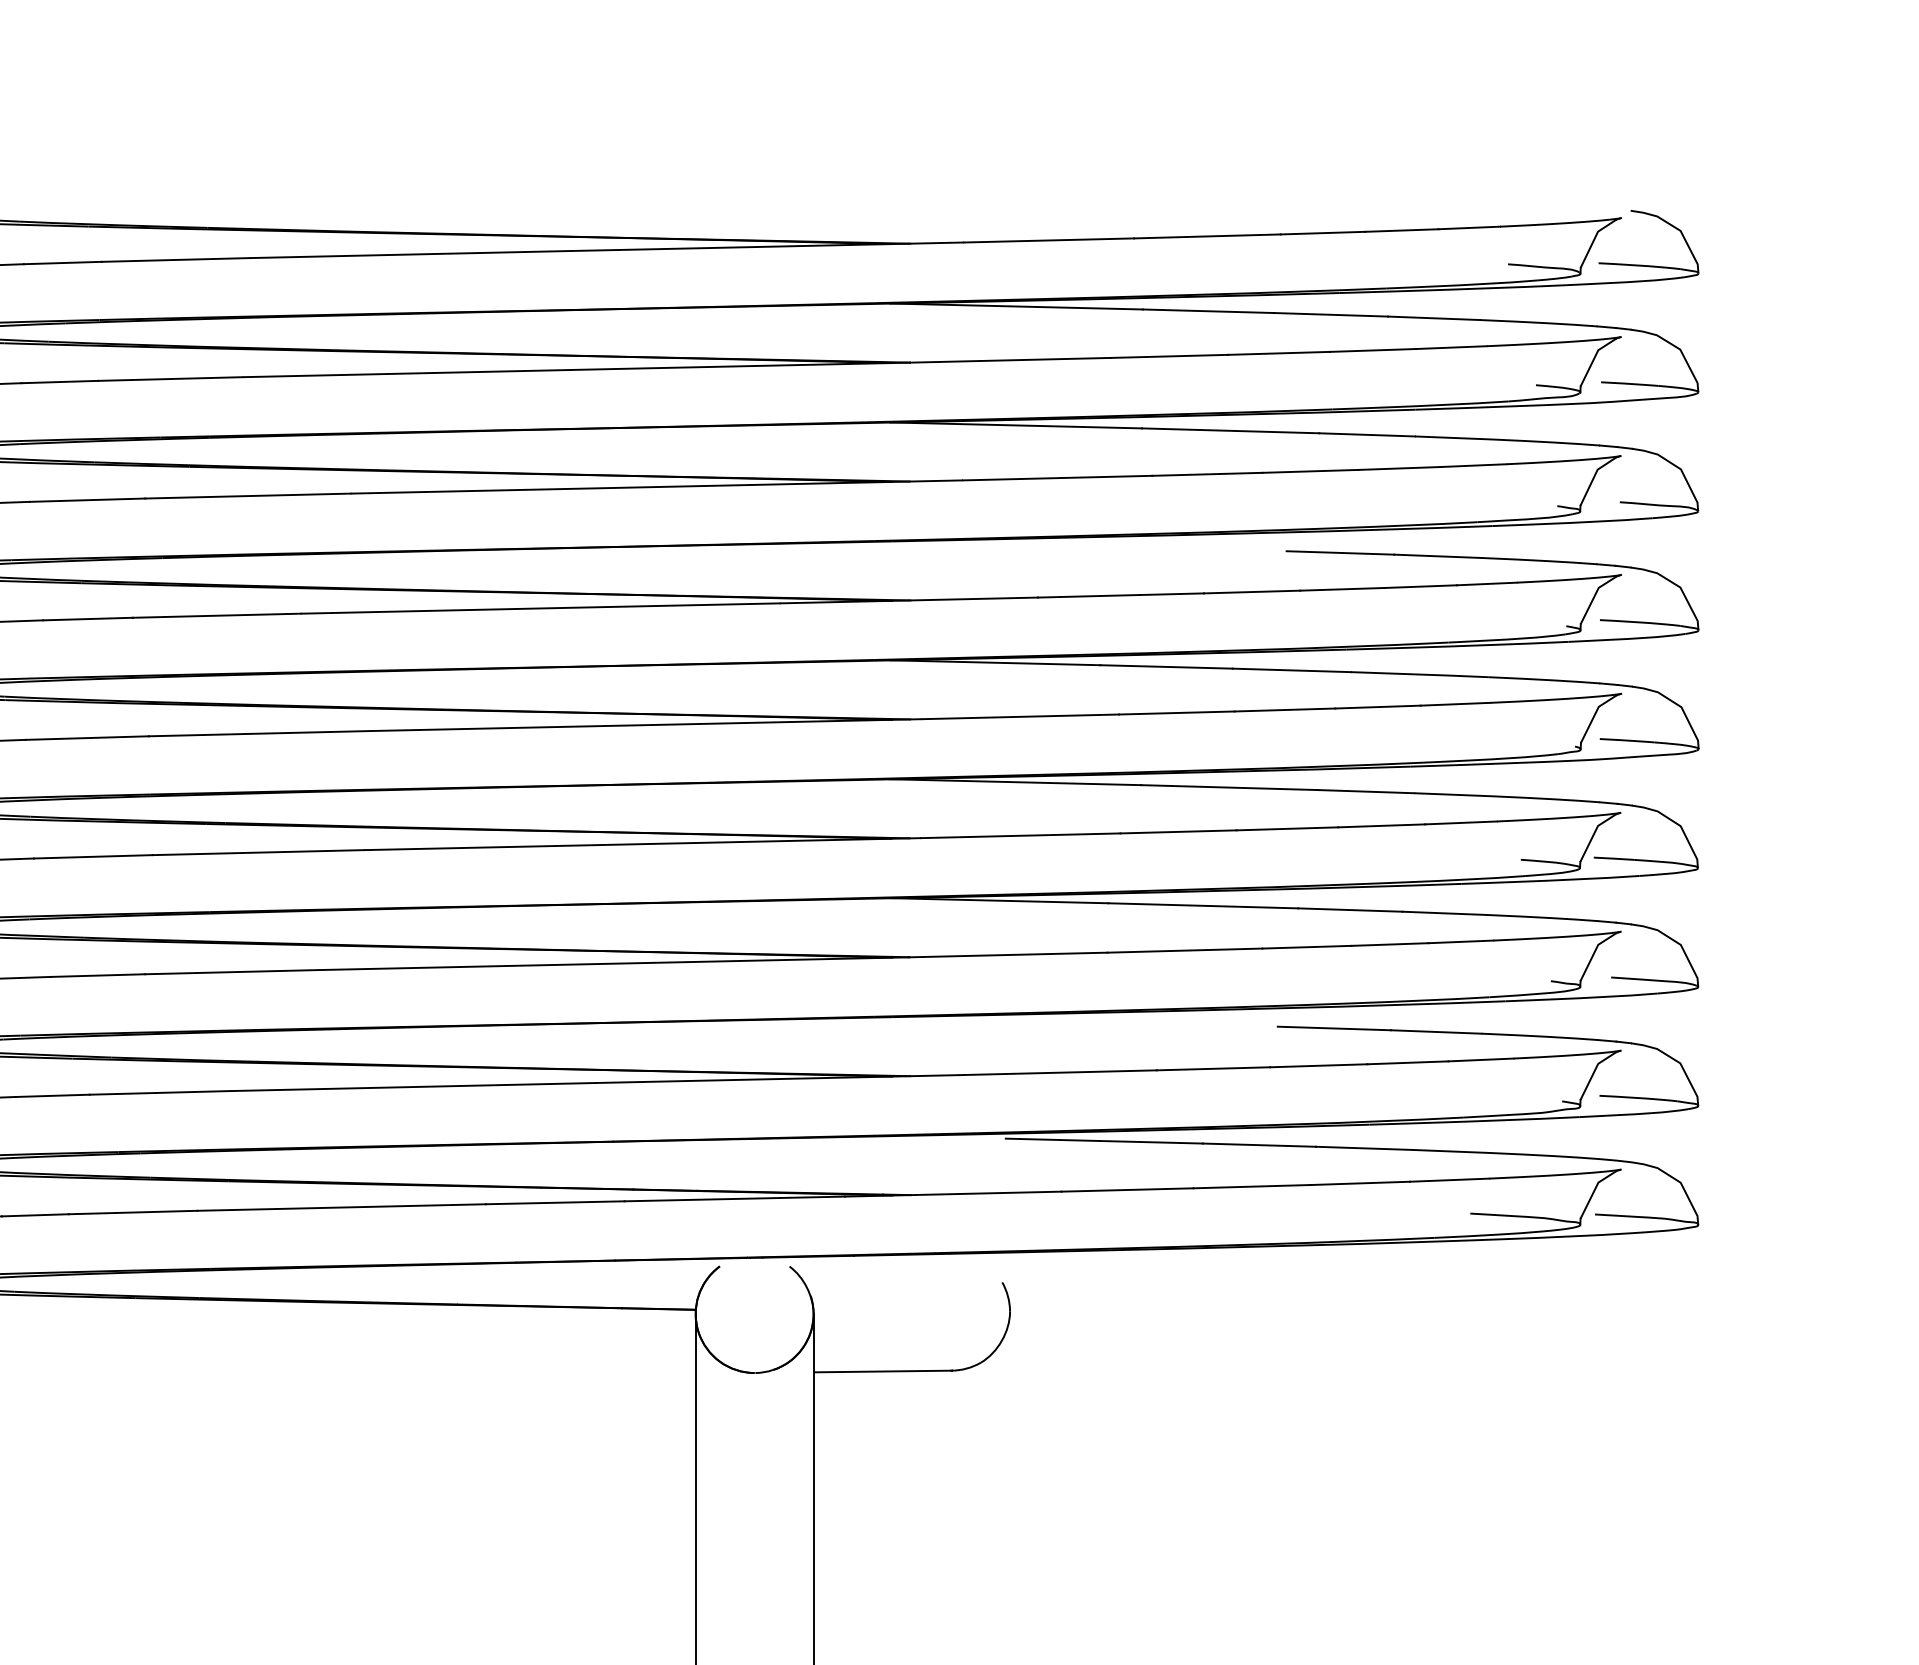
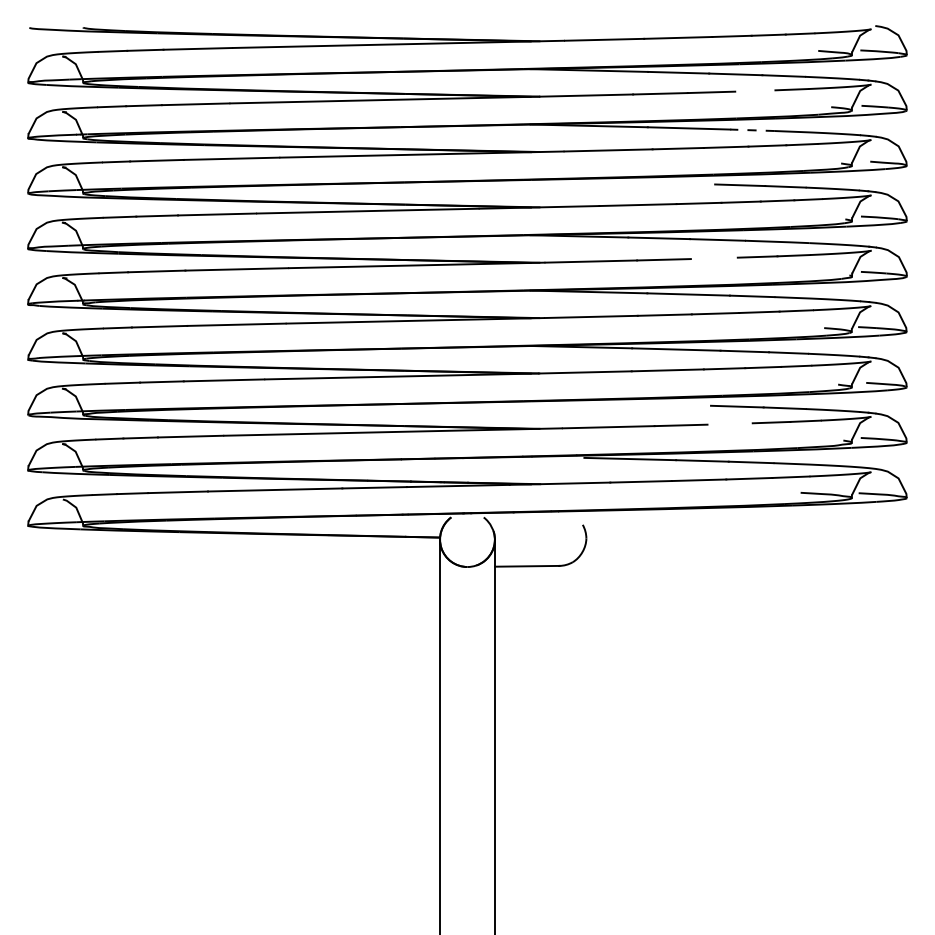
line: (1373, 349) -> (755, 90), removed
line: (1366, 435) -> (752, 130), solid -> dashed
line: (1283, 710) -> (713, 258), removed
line: (1317, 1064) -> (729, 423), removed

